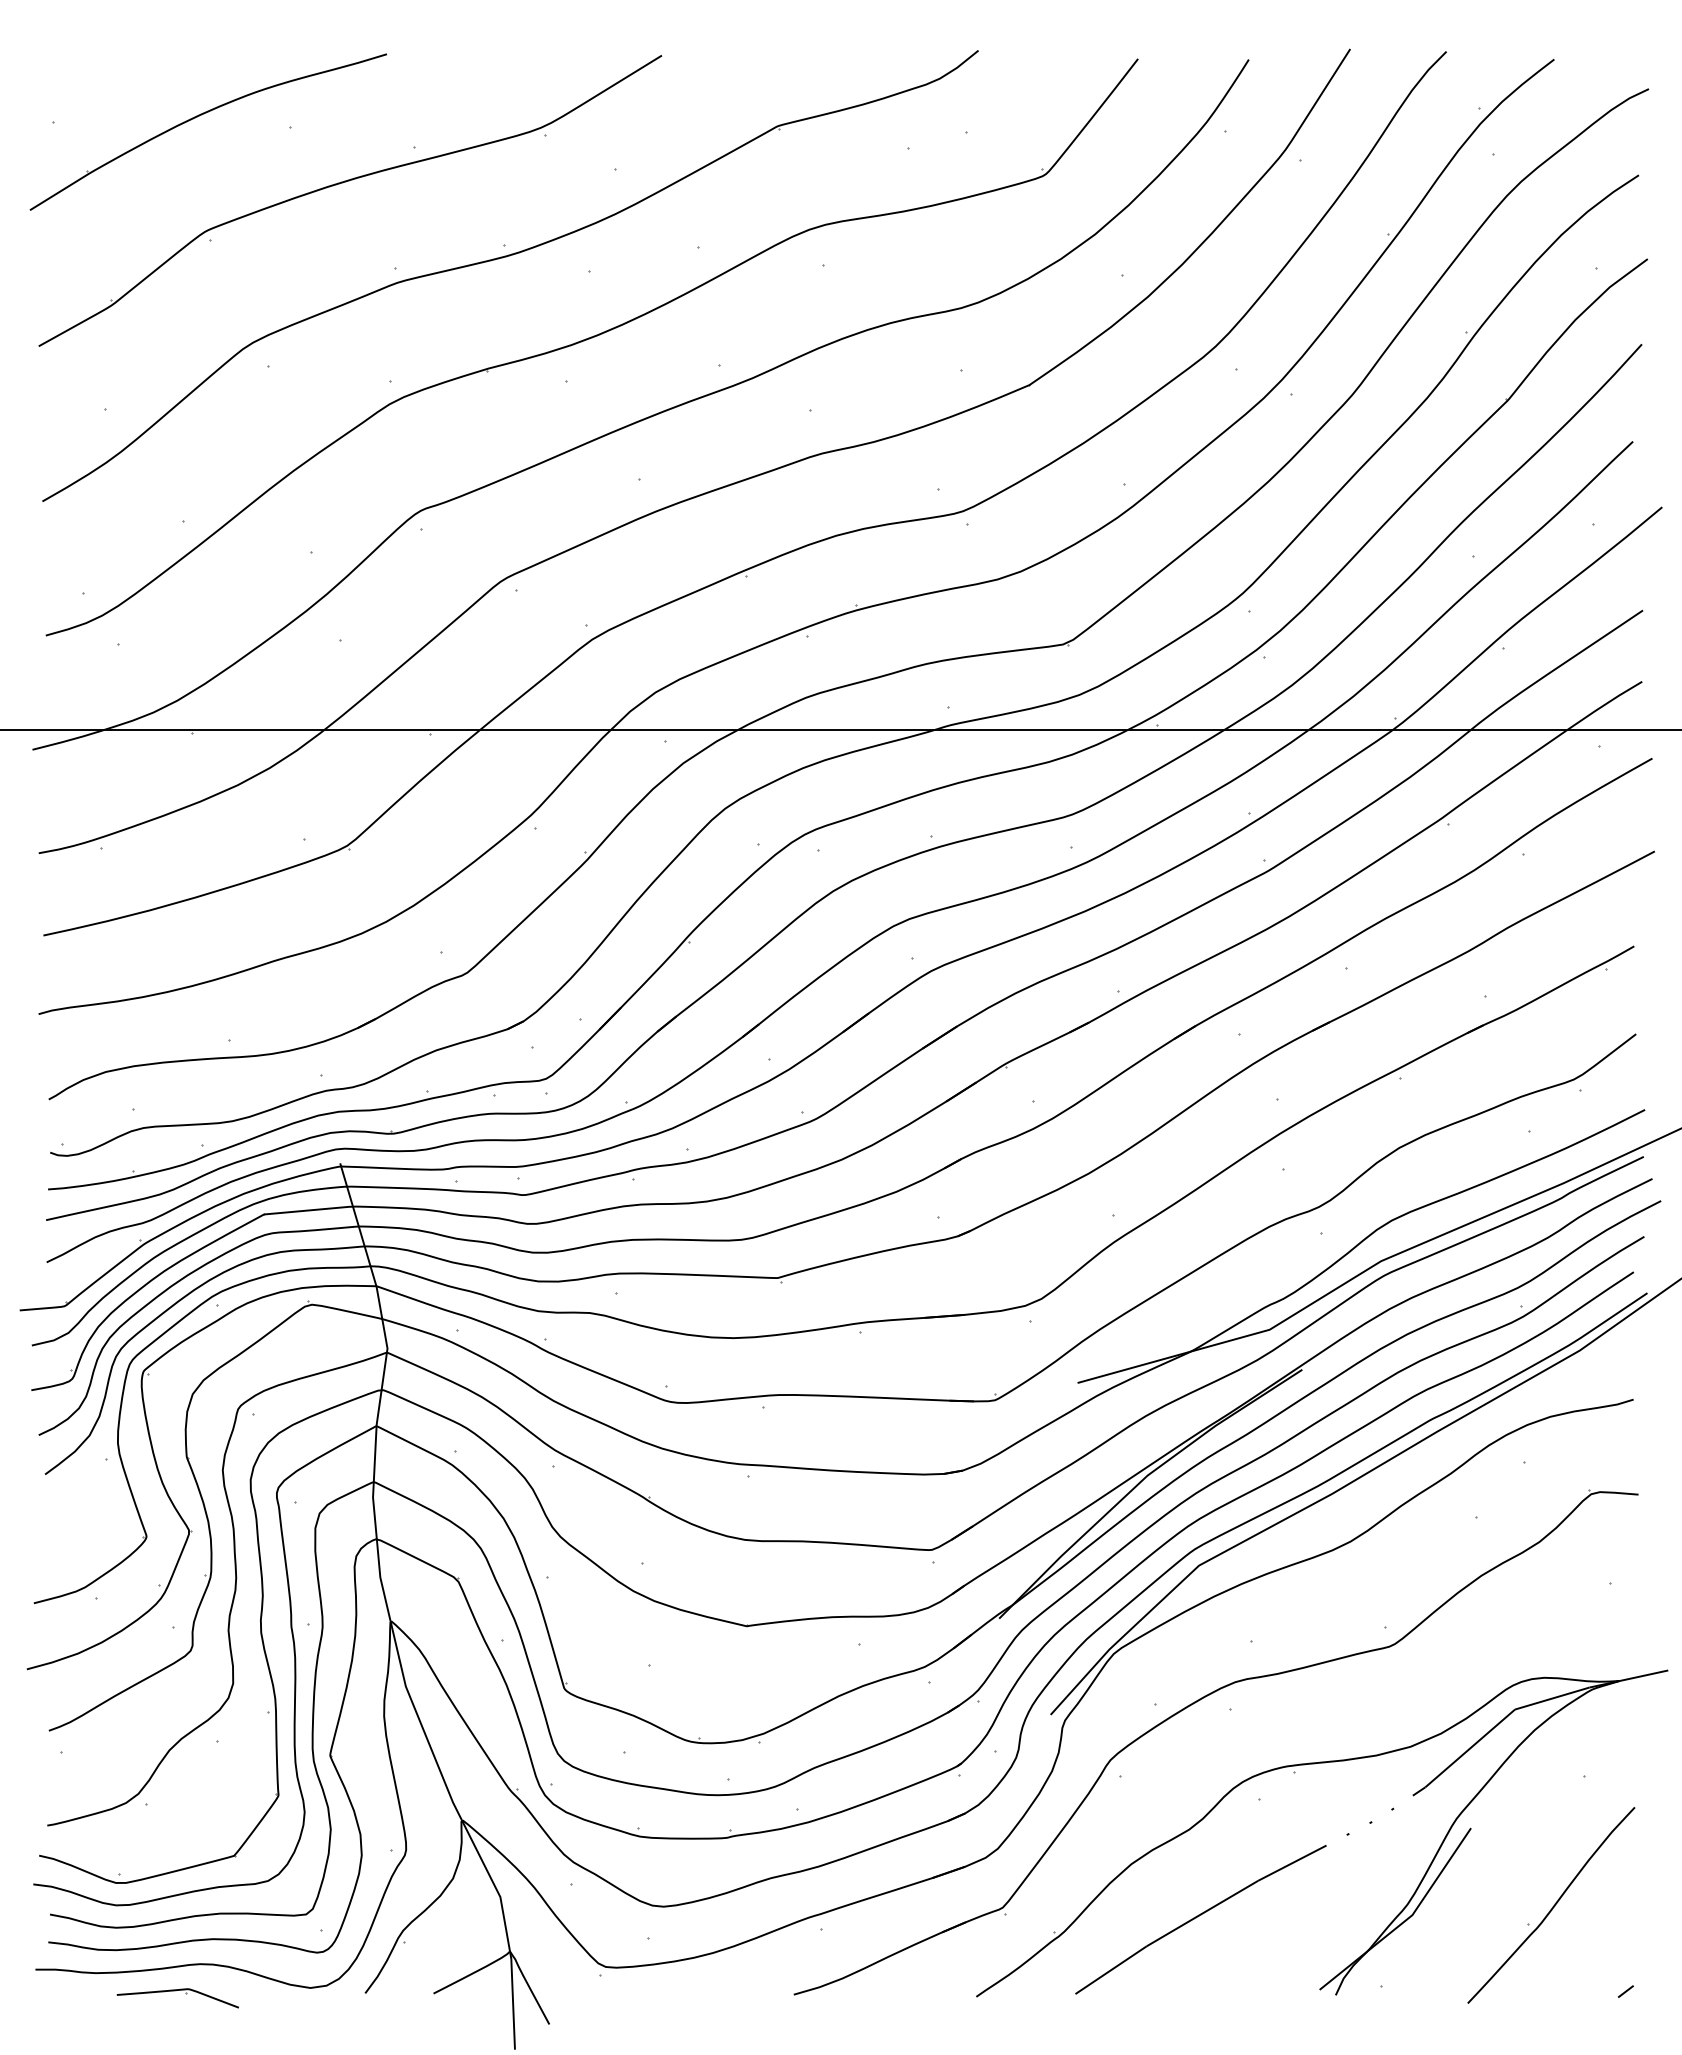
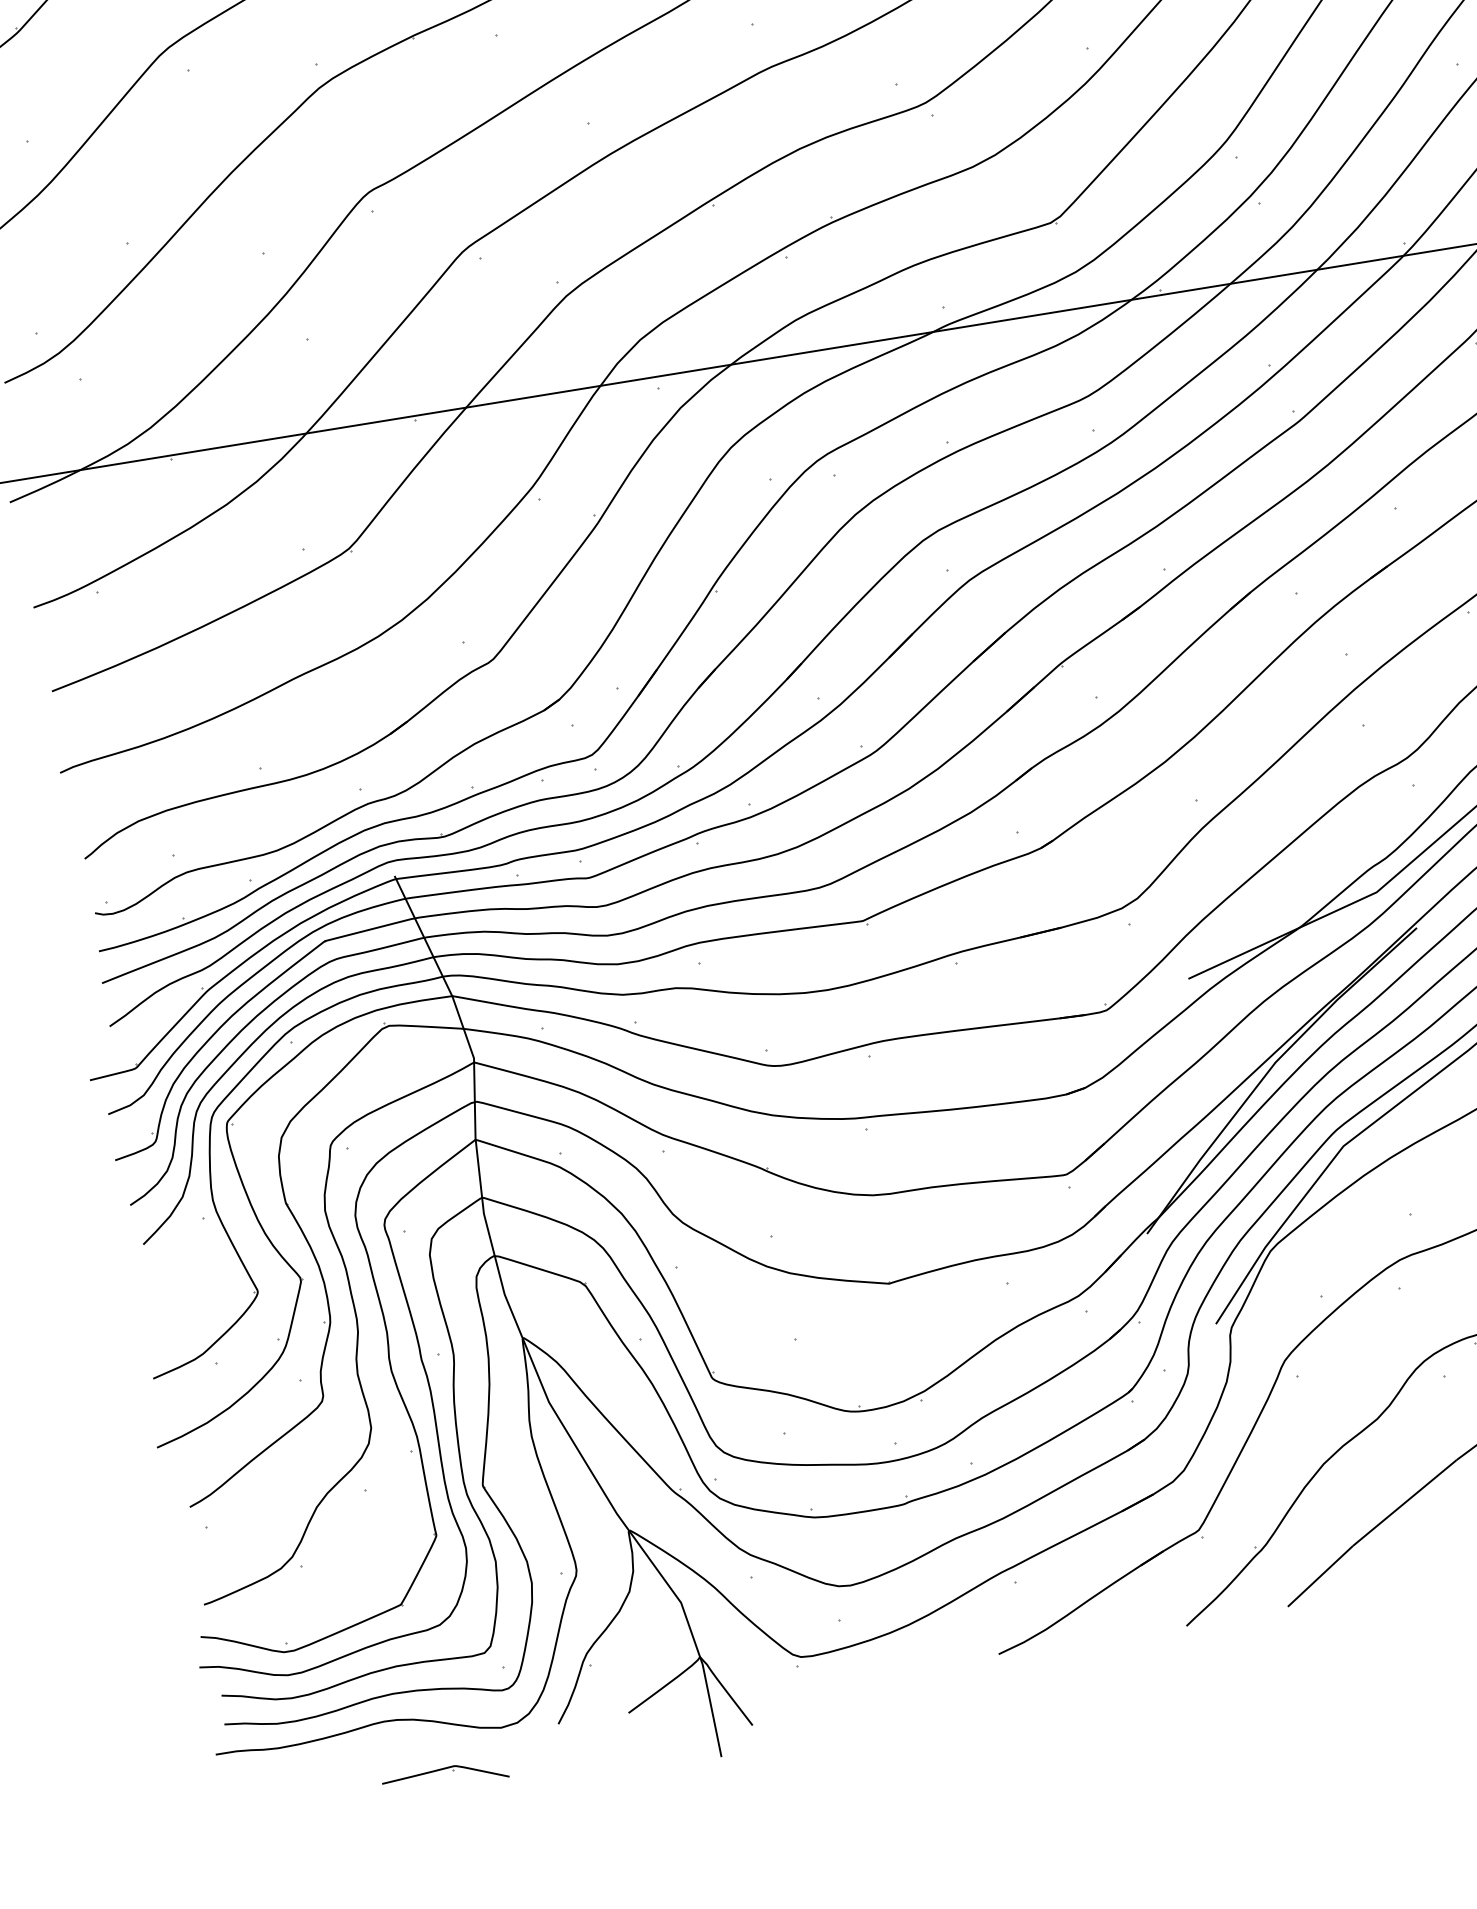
part: (176, 1991) -> (442, 1770), moved

